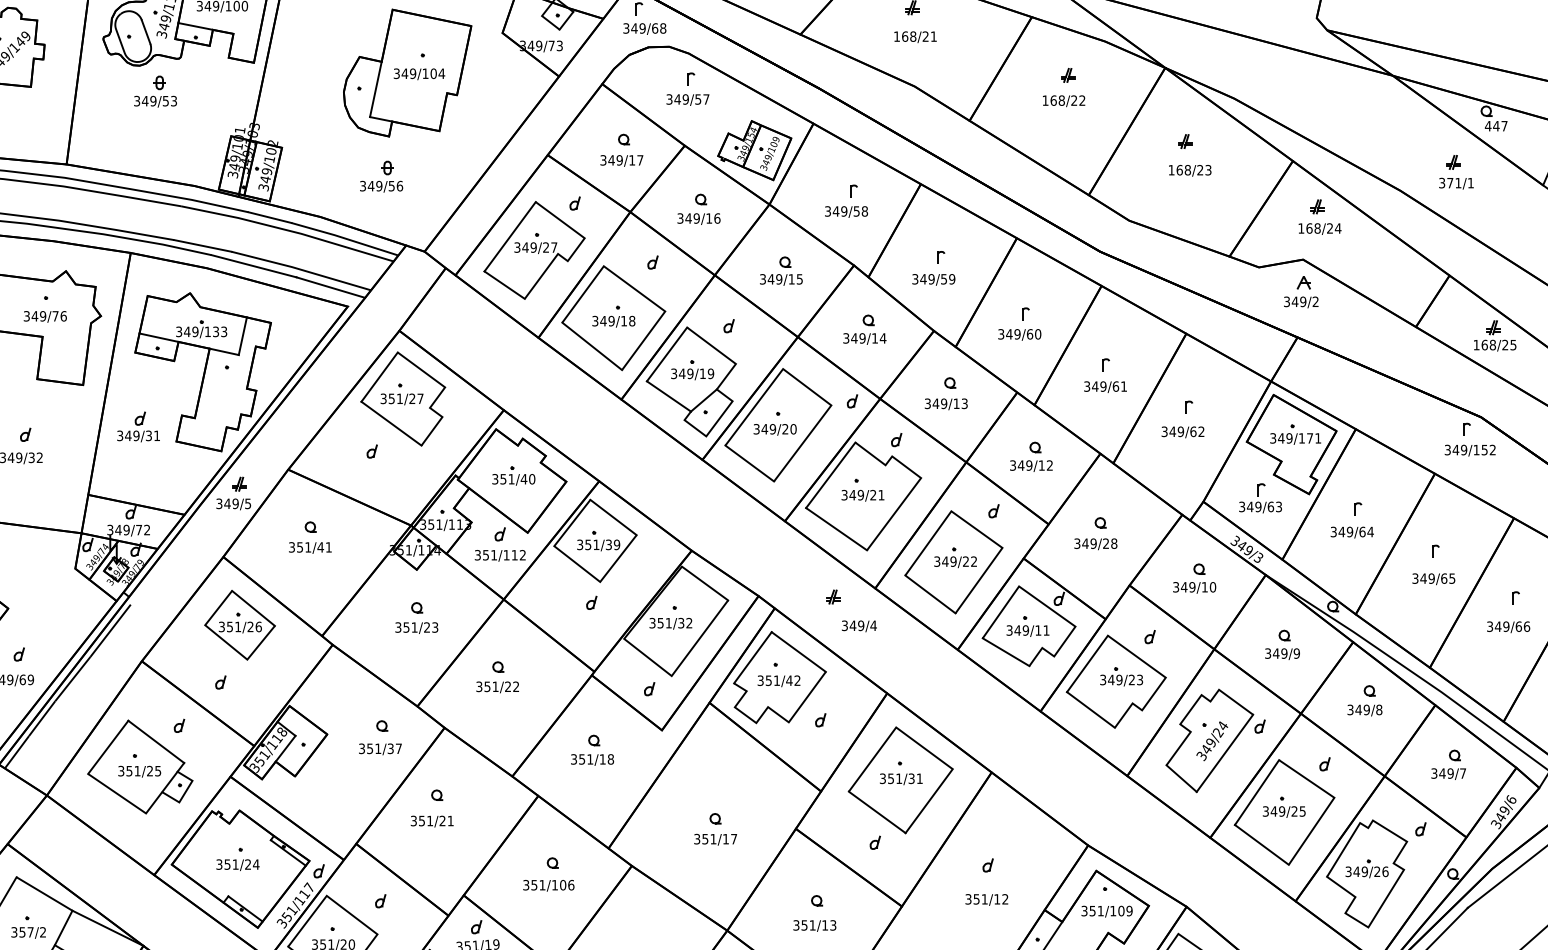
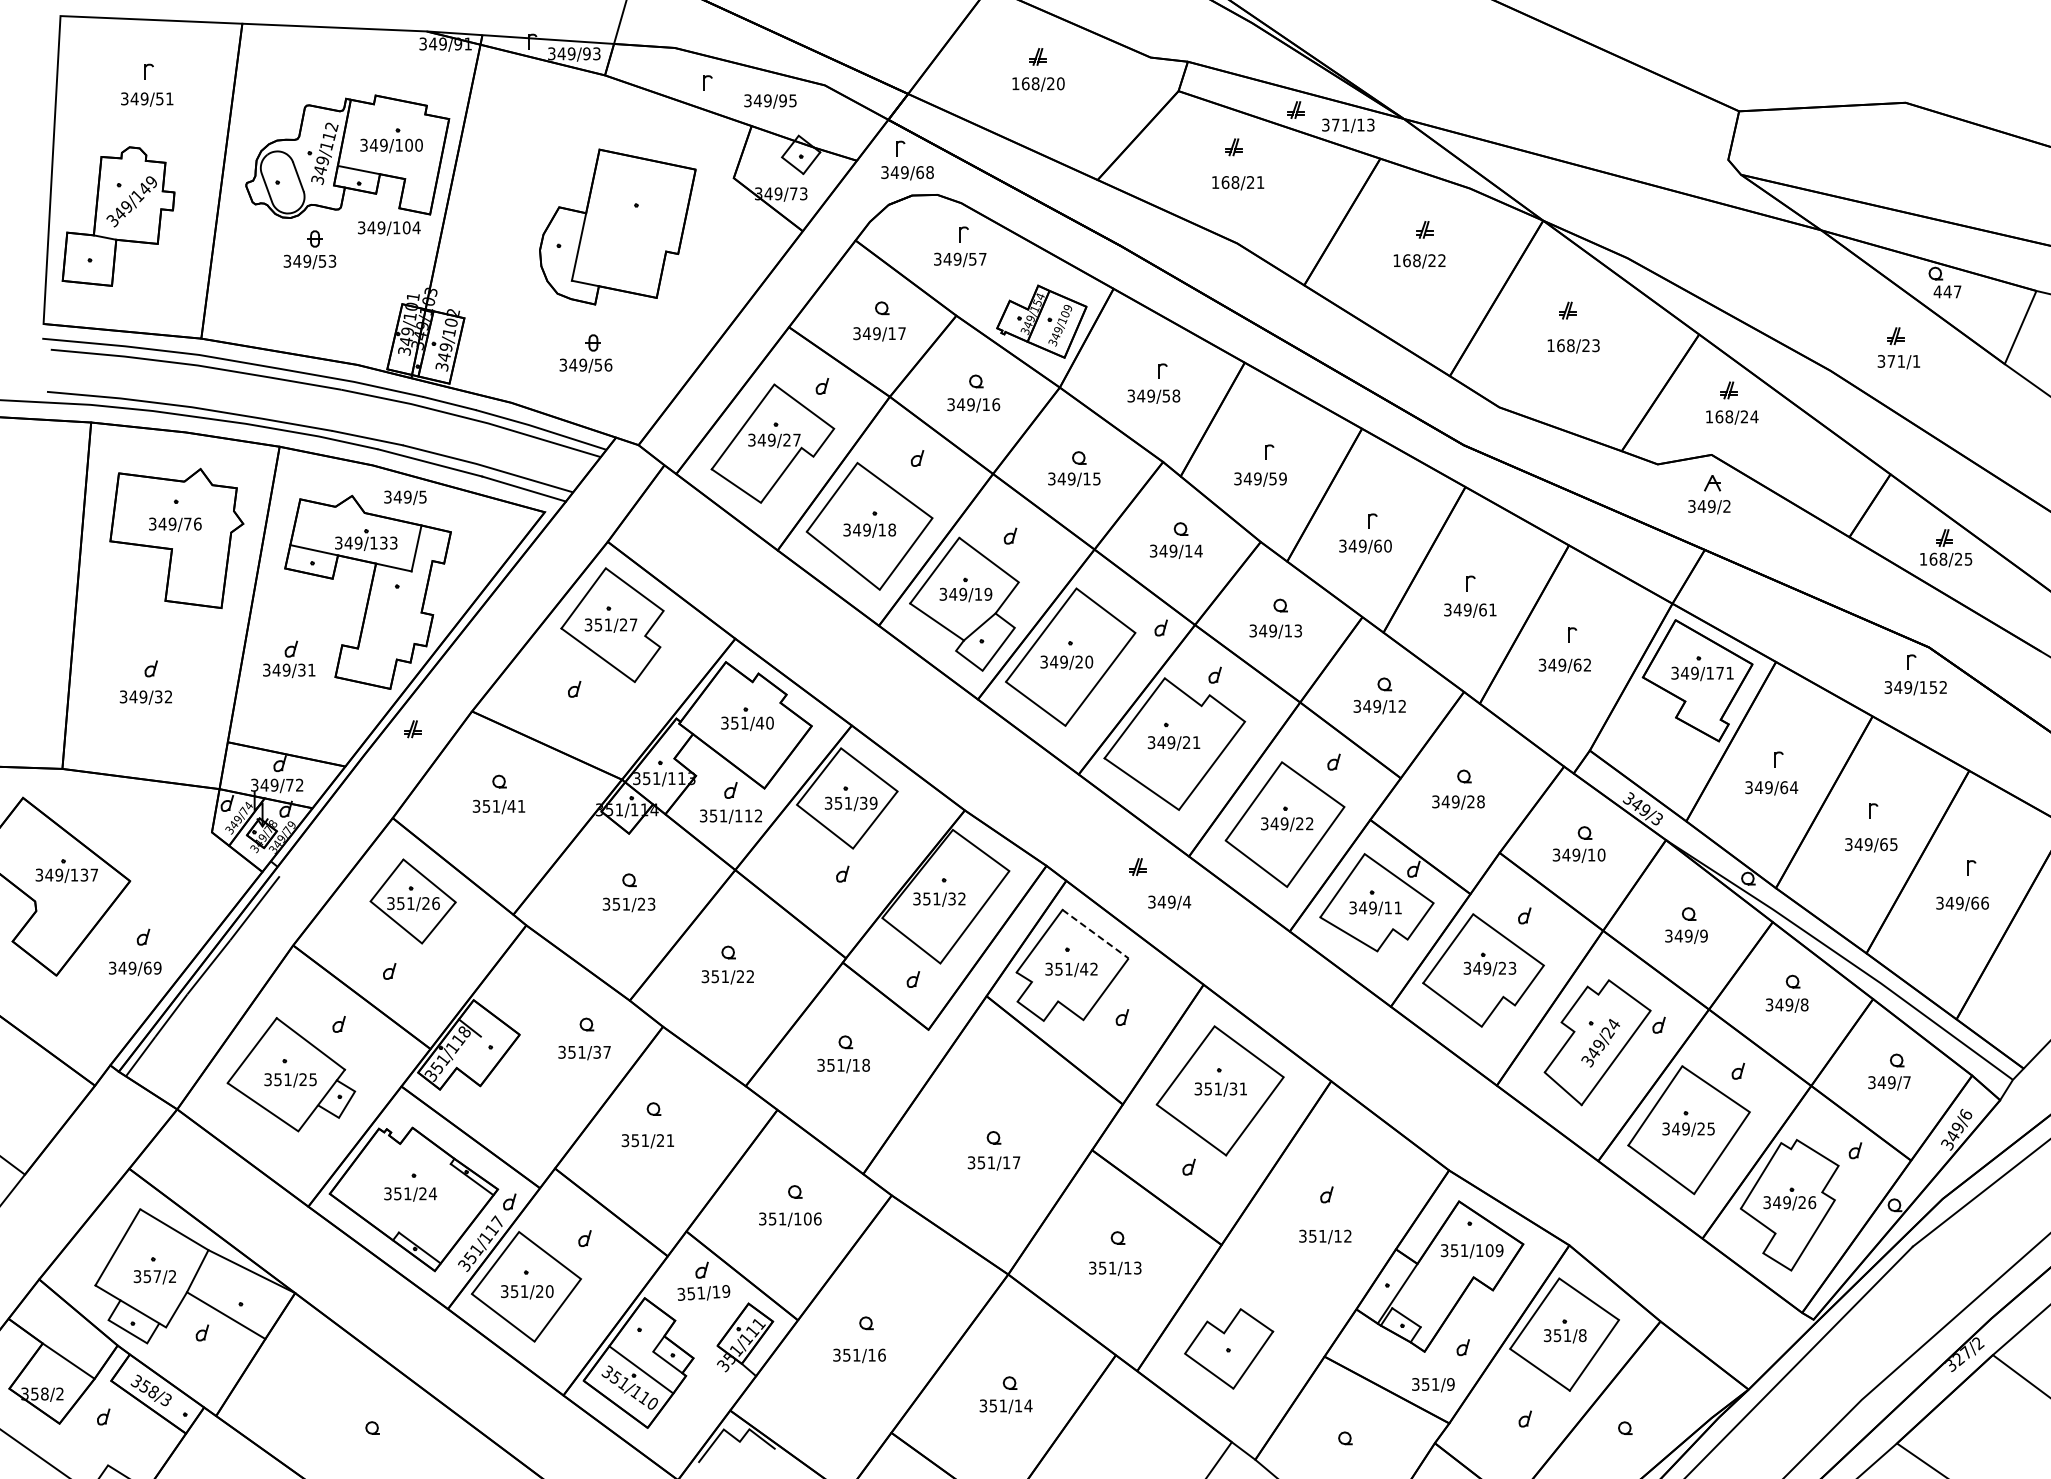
text: (419, 74) -> (389, 228), moved
part: (1260, 498) -> (1659, 746), removed
text: (233, 504) -> (405, 497), moved
line: (799, 652) -> (1096, 934), solid -> dashed
line: (285, 748) -> (468, 1052), removed

